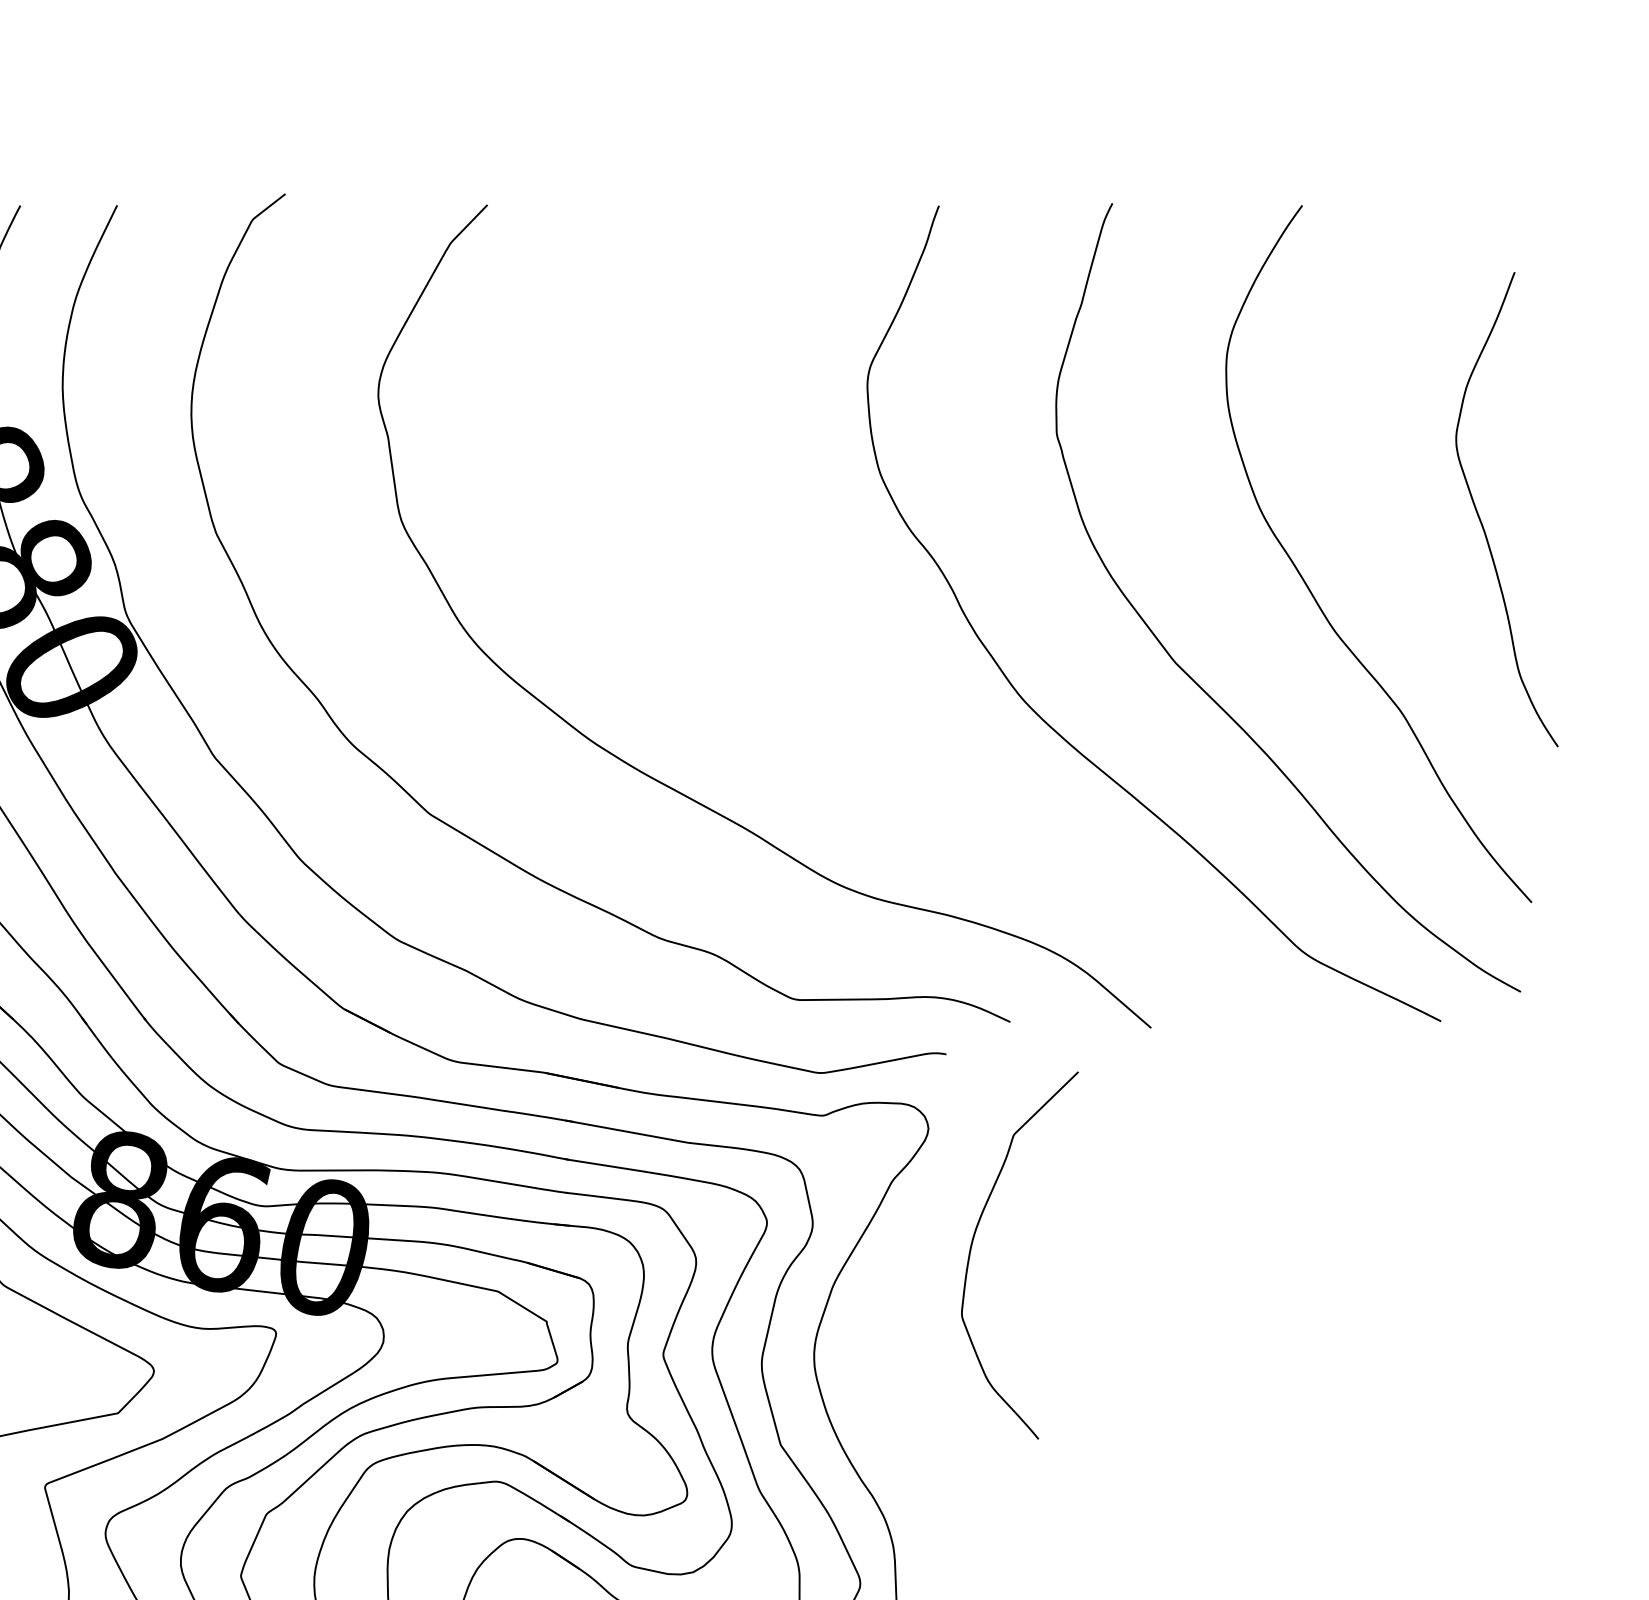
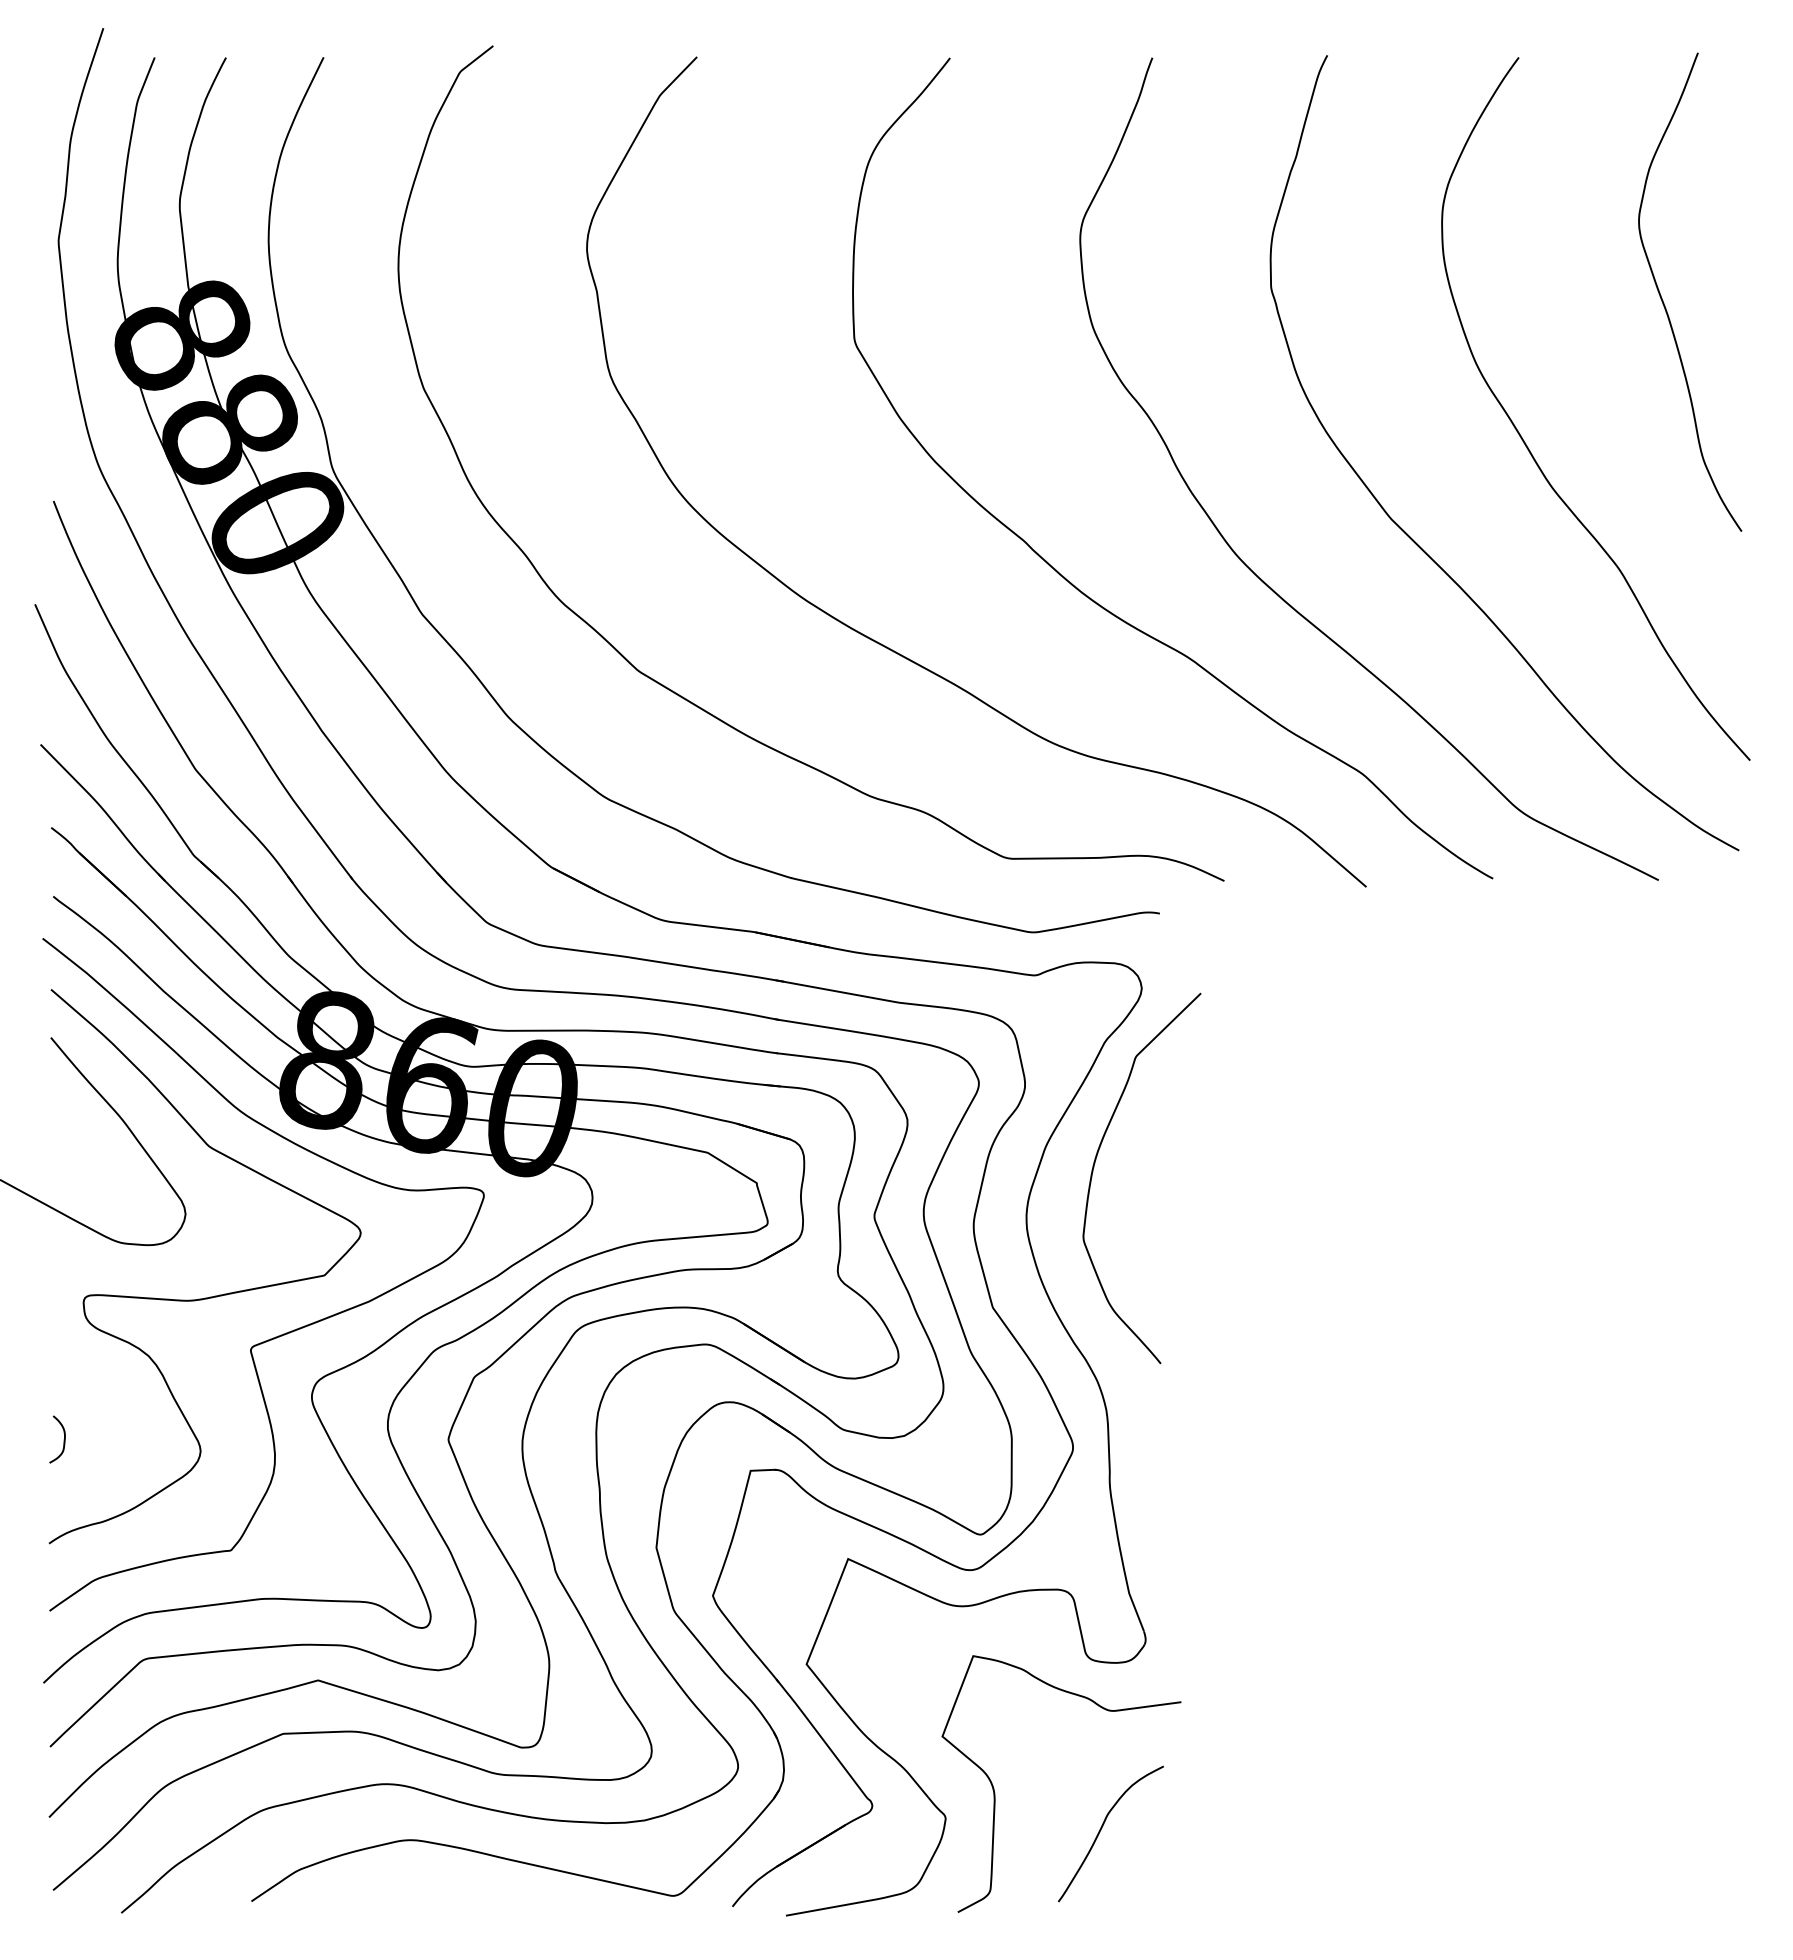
curve: (1480, 517) -> (1663, 300), moved
curve: (863, 730) -> (1076, 586), added
curve: (972, 1244) -> (1094, 1167), moved

